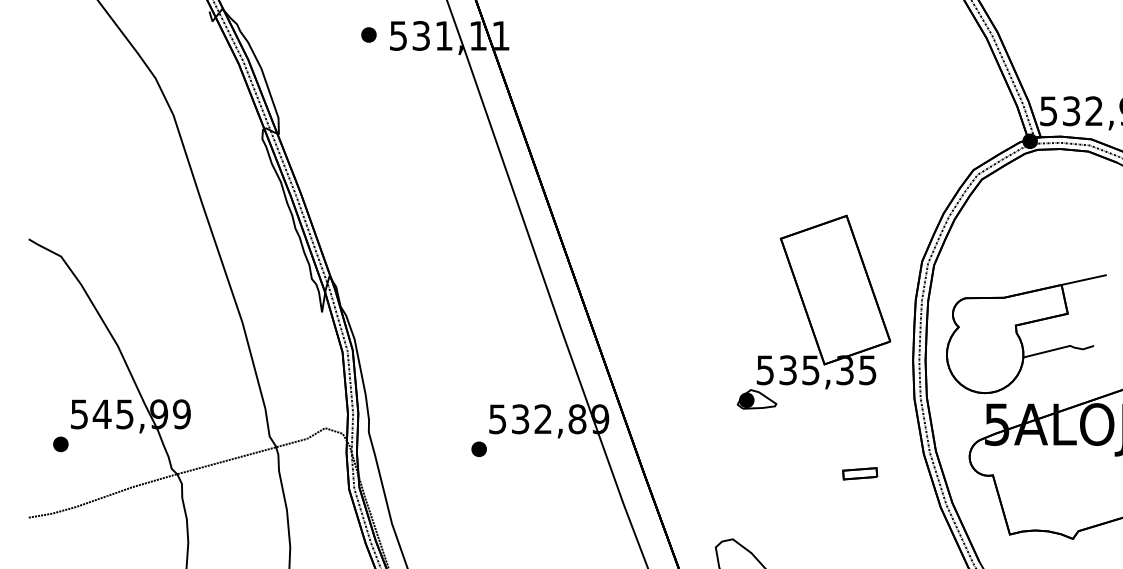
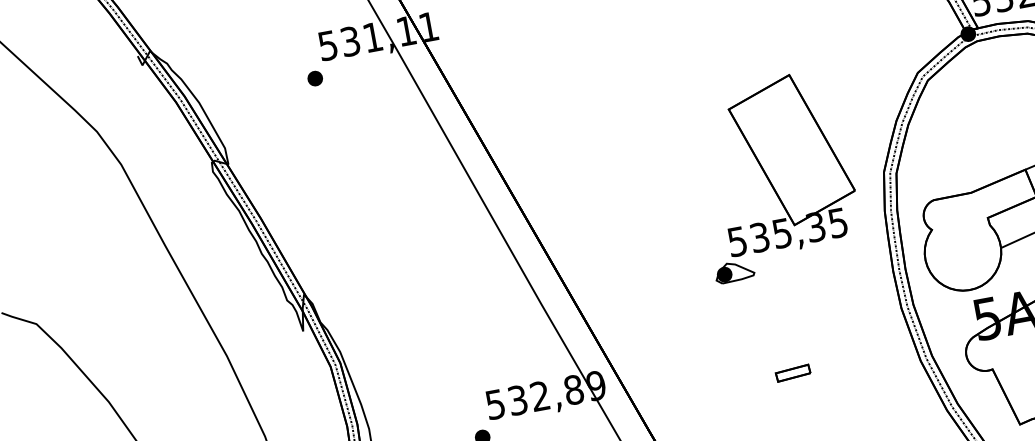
part: (368, 34) -> (314, 78), moved
part: (813, 311) -> (774, 175), moved
part: (860, 473) -> (793, 372), moved

